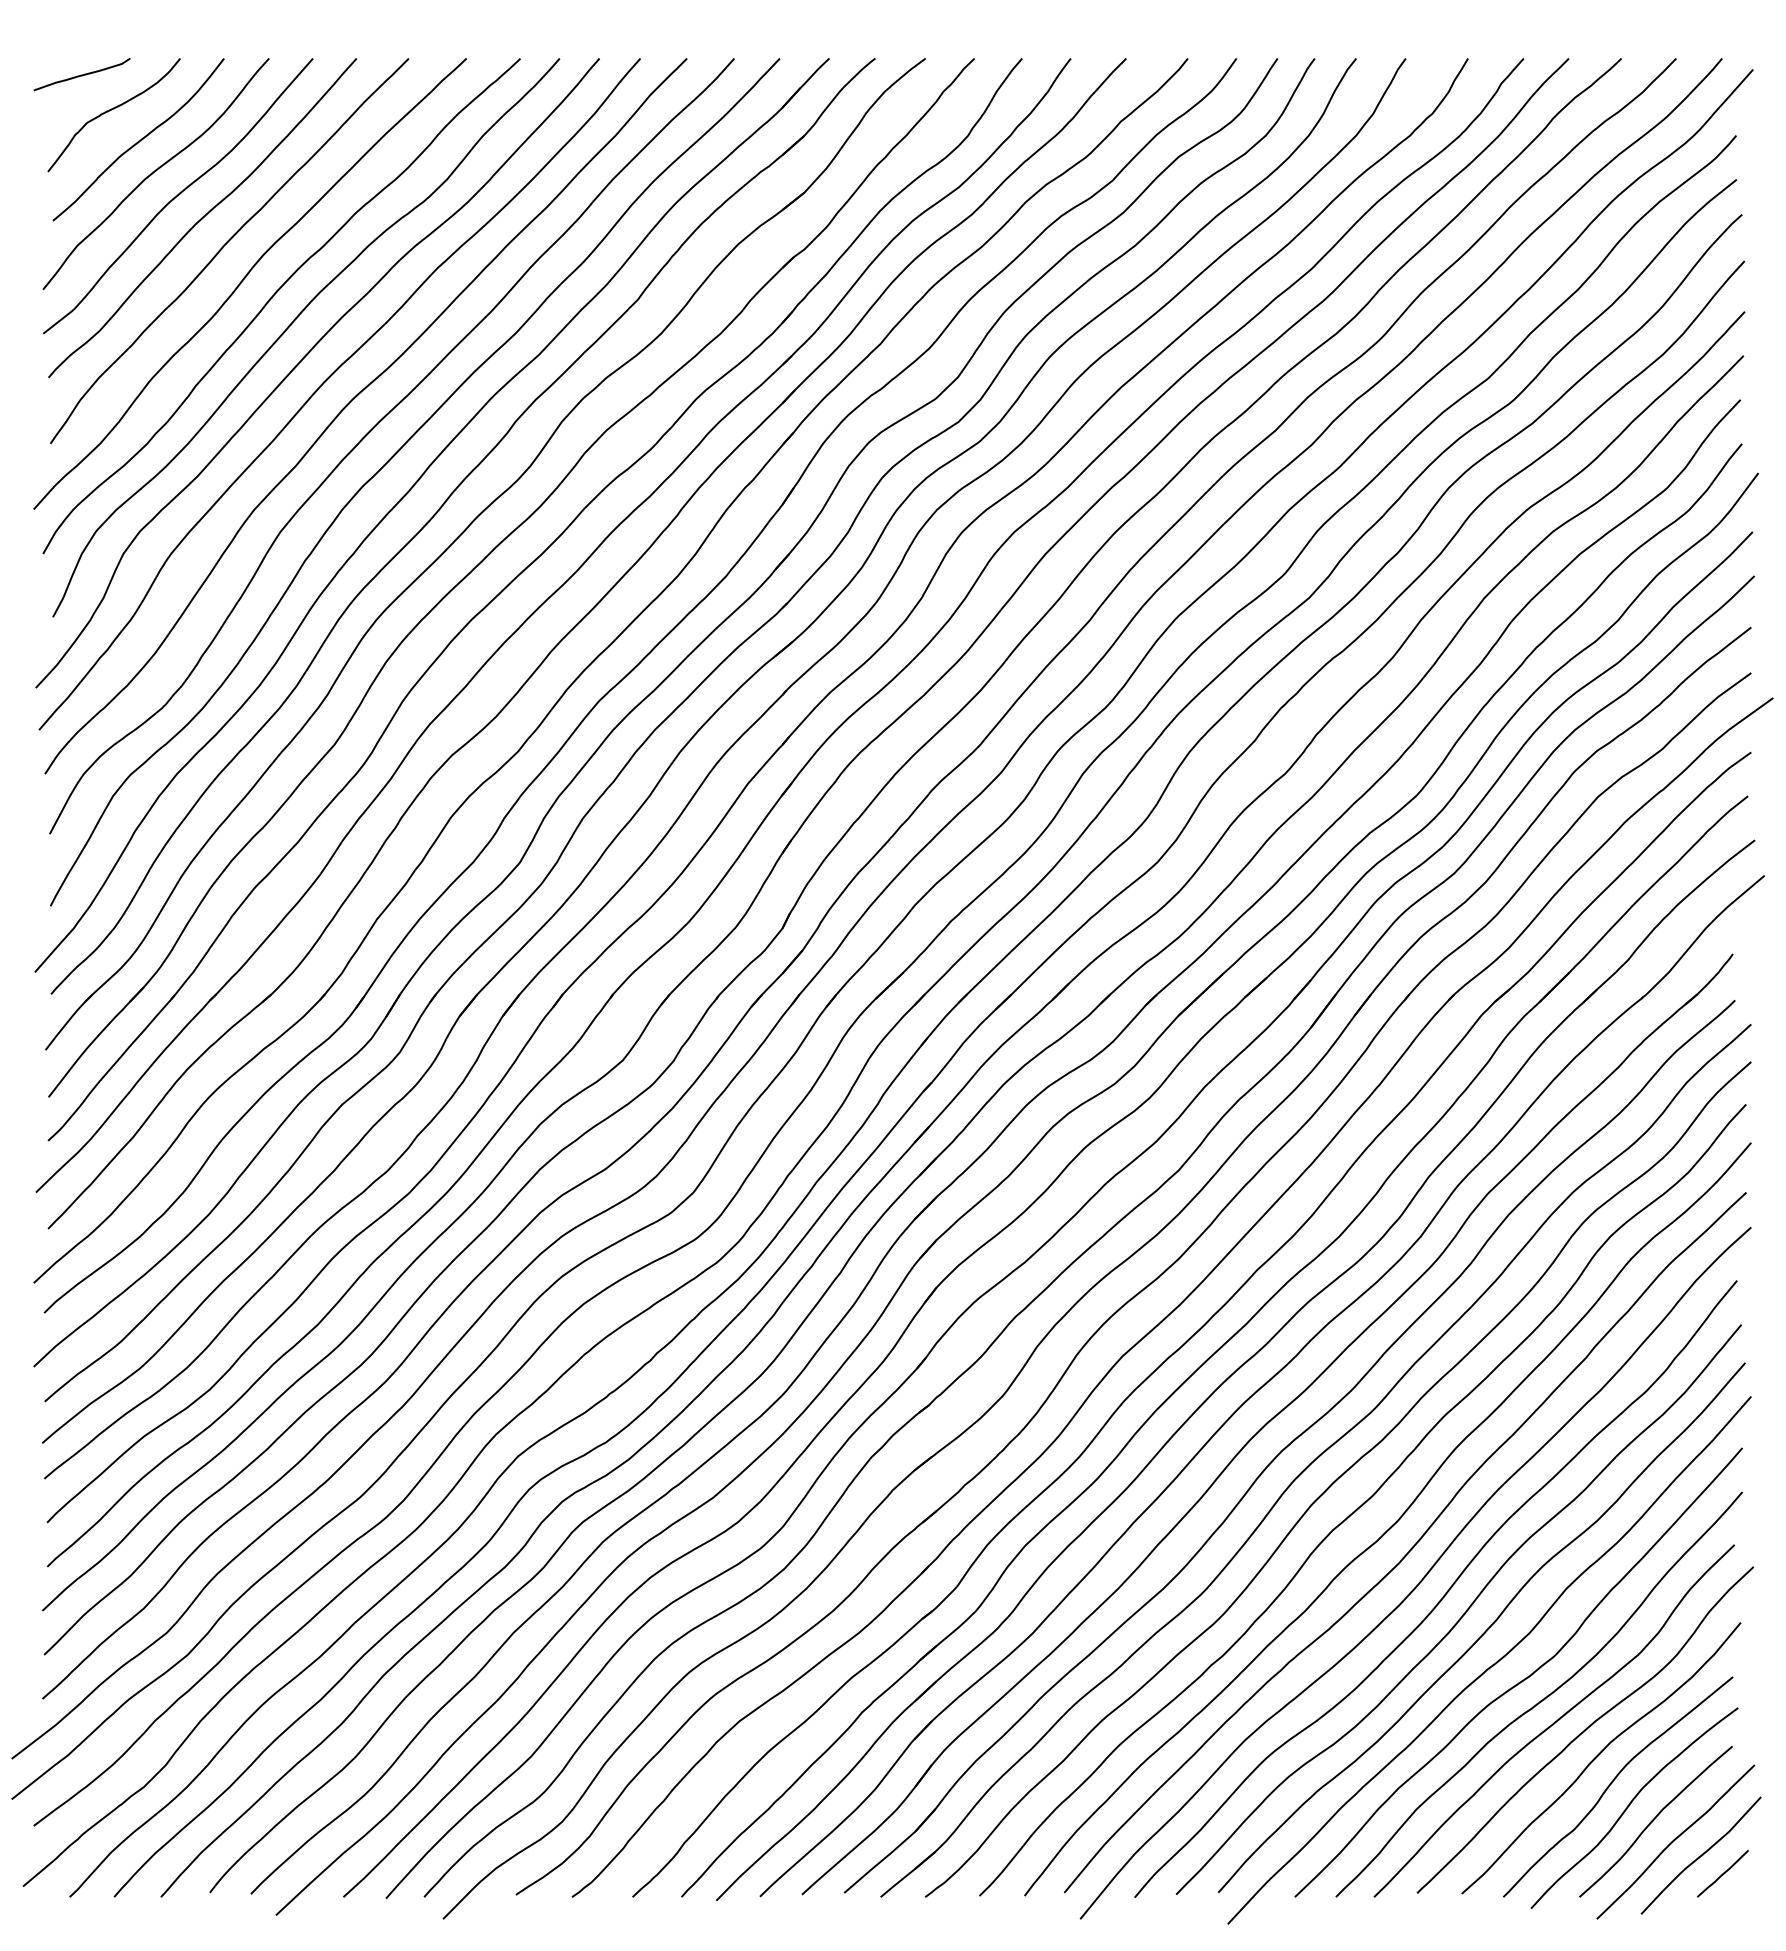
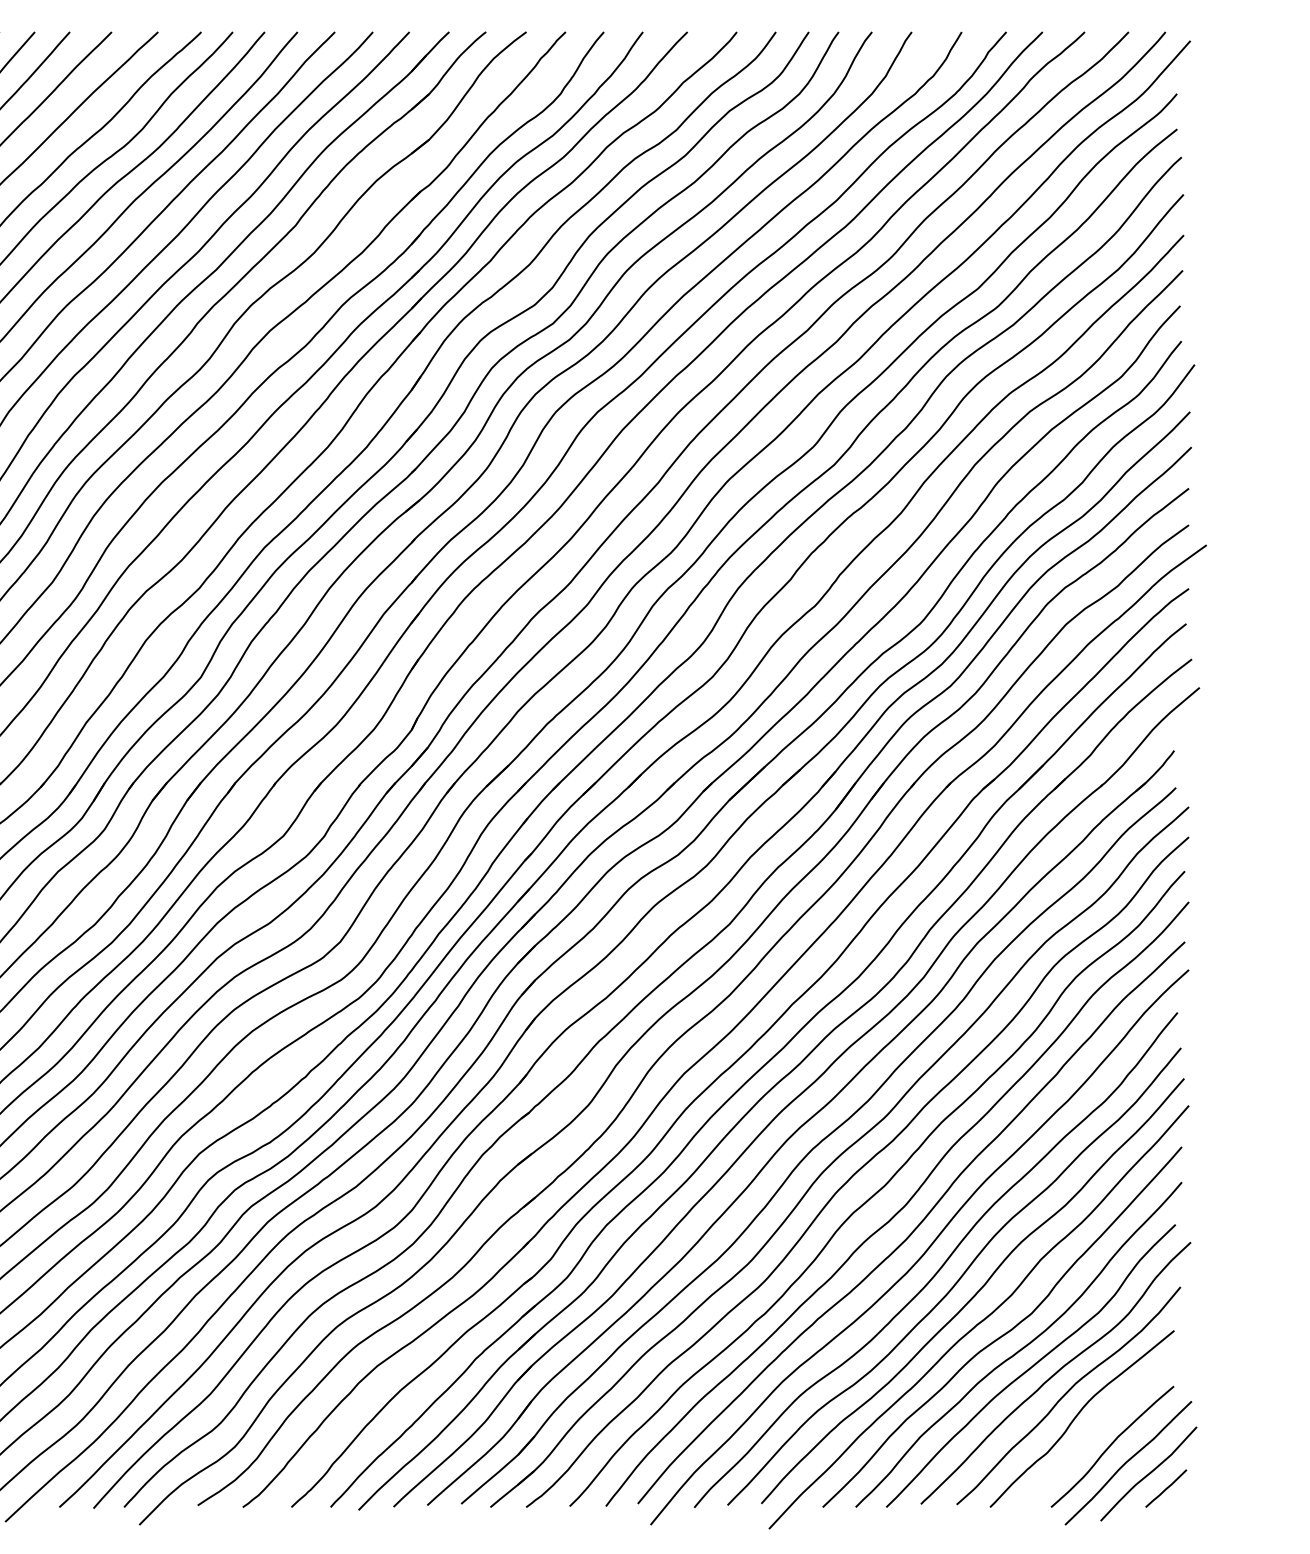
curve: (1631, 1803) -> (1092, 1432), removed

